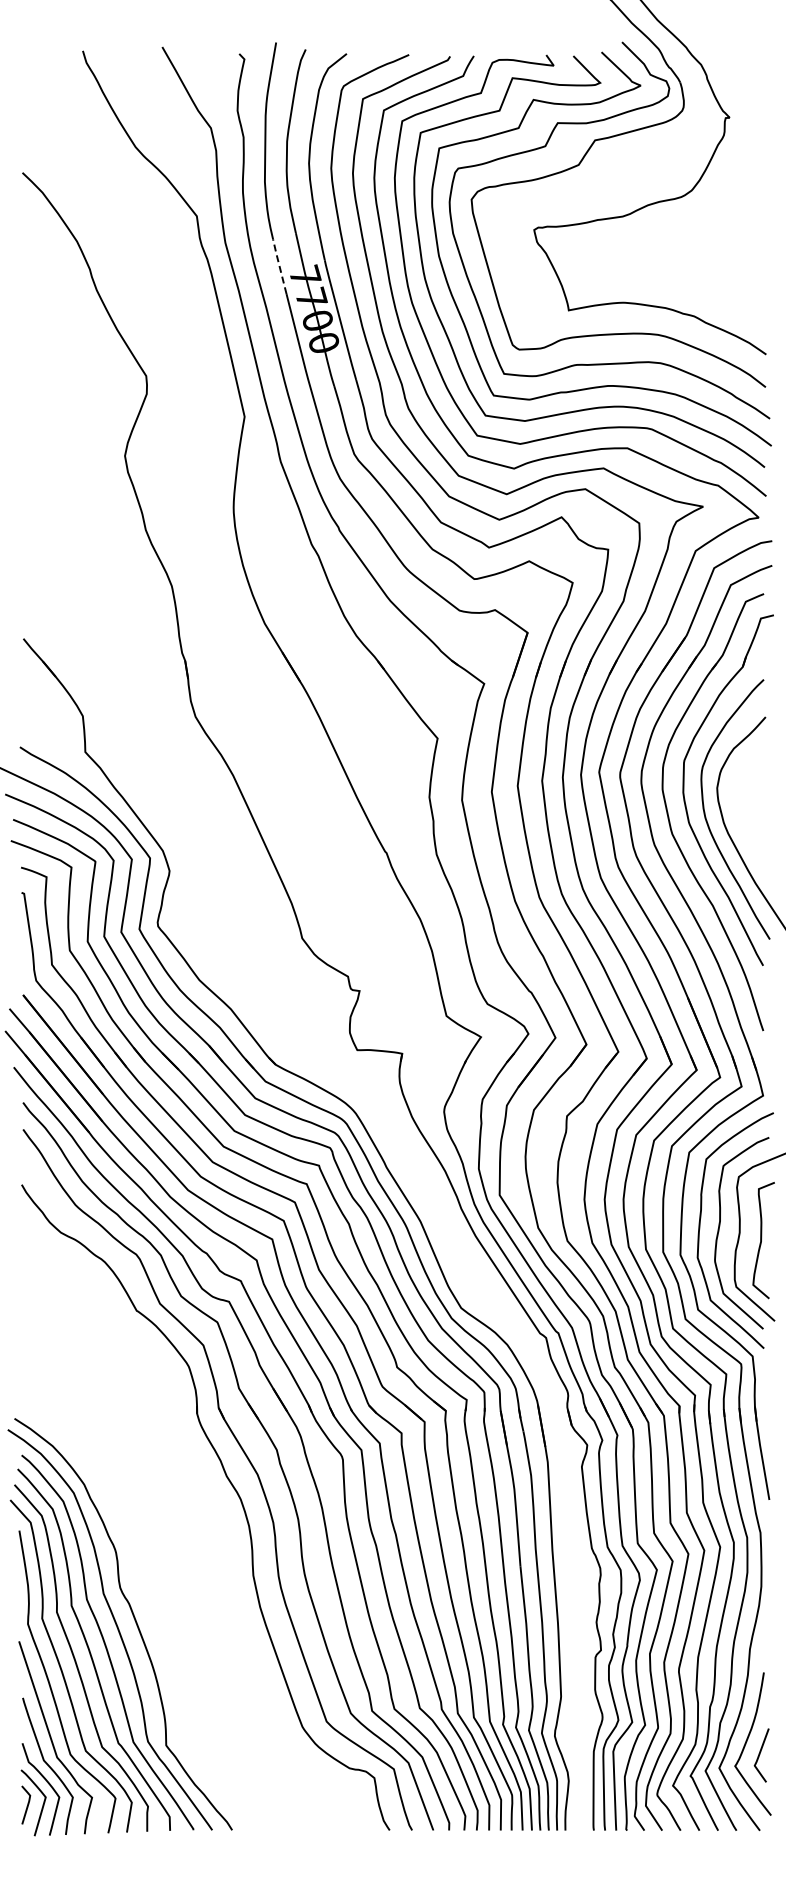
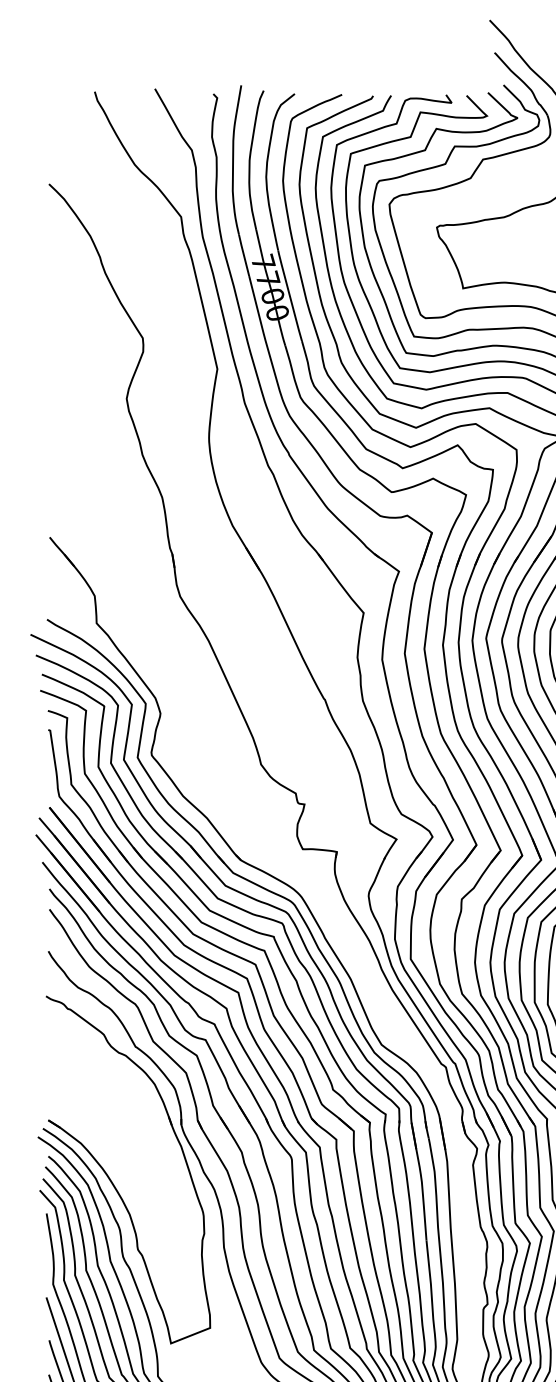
line: (279, 266) -> (243, 255), dashed -> solid
part: (103, 1484) -> (110, 1178), added

